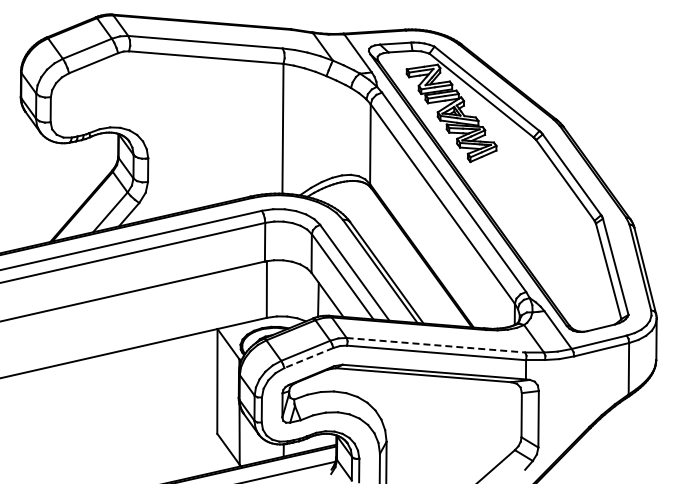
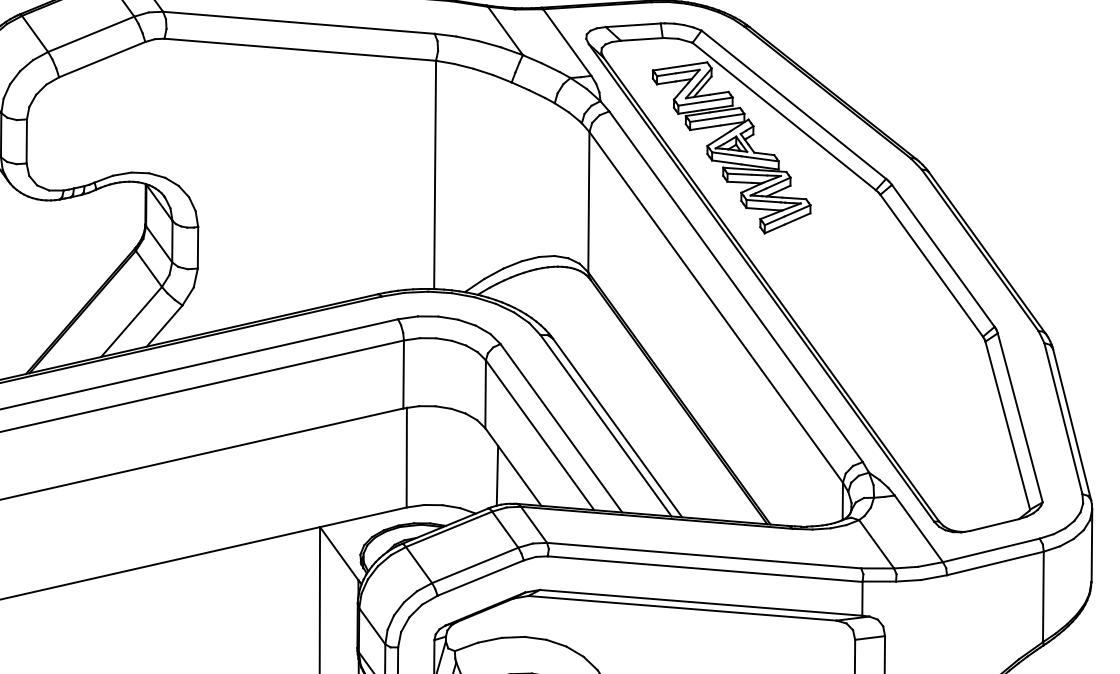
line: (435, 345) -> (703, 556), dashed -> solid
line: (308, 358) -> (479, 578), dashed -> solid

